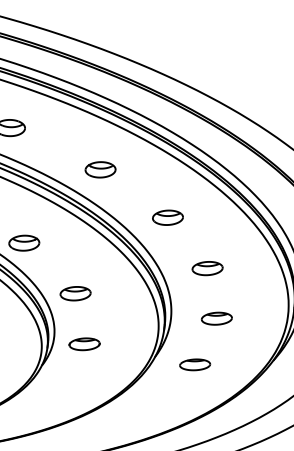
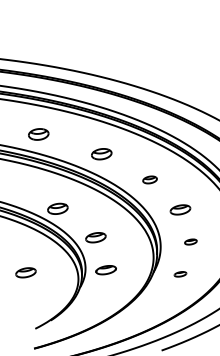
part: (167, 216) -> (149, 179), size x0.7
part: (216, 317) -> (190, 241), size x0.6
part: (195, 365) -> (180, 274), size x0.6

